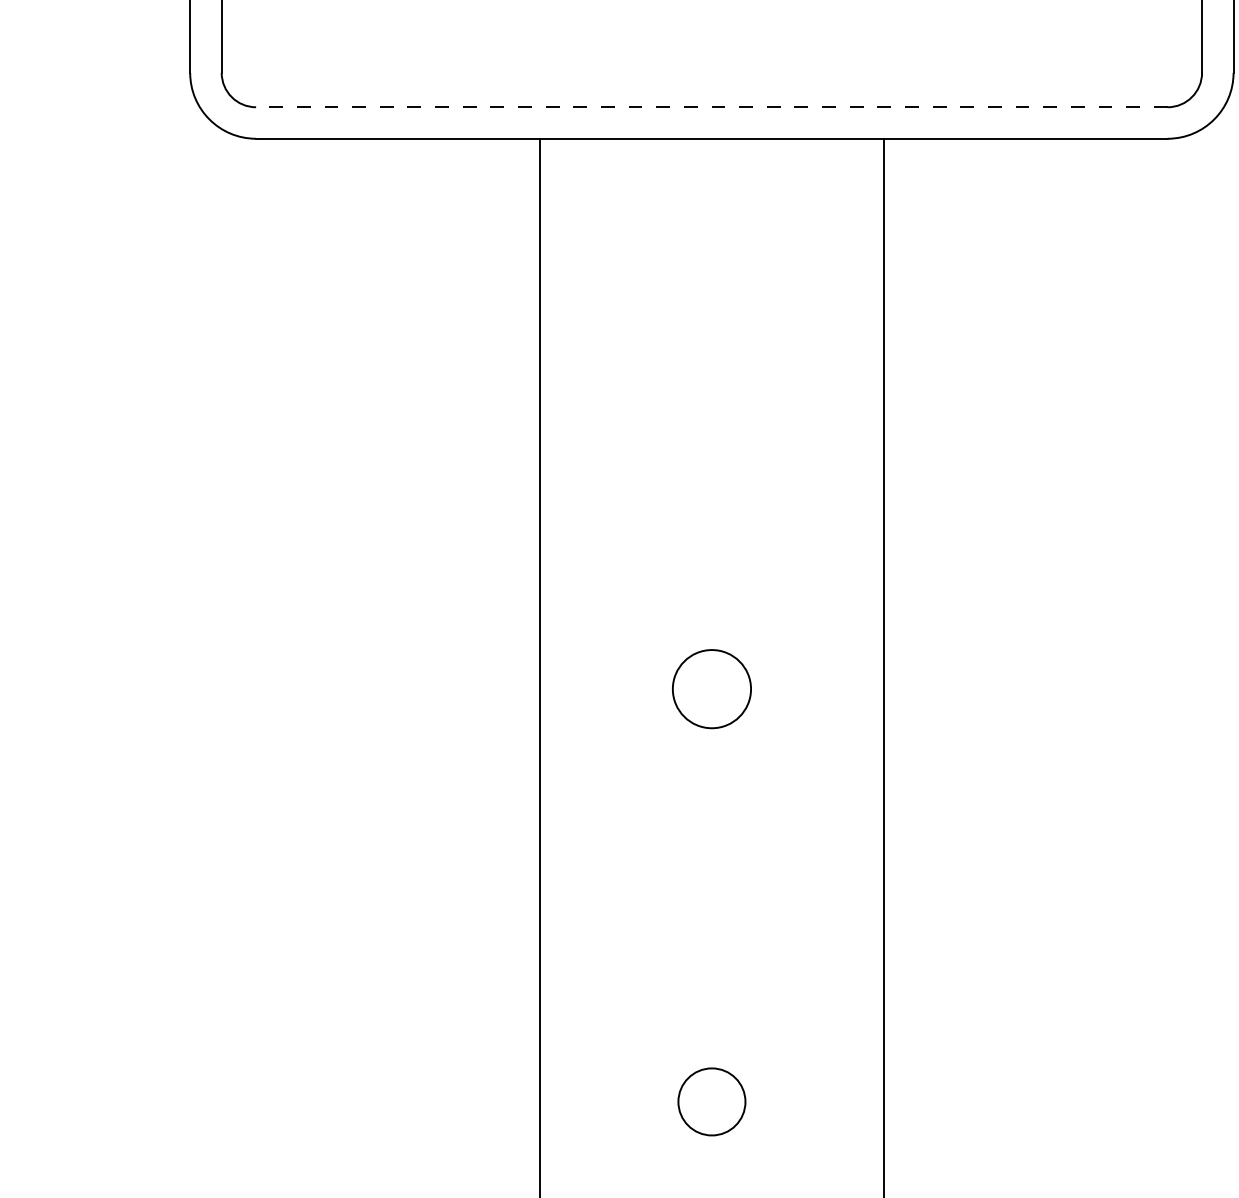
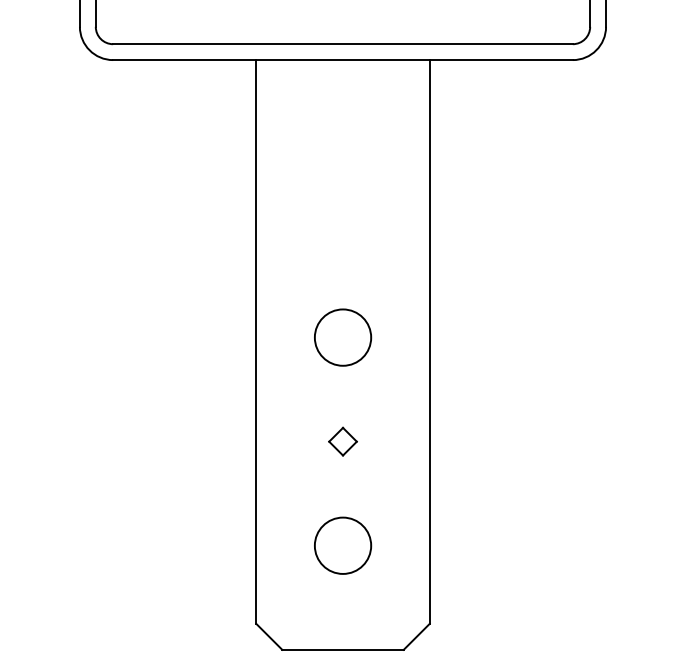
line: (710, 107) -> (342, 44), dashed -> solid
circle: (710, 688) -> (342, 337), size x1.43
part: (710, 895) -> (342, 441), added
circle: (710, 1101) -> (342, 545), size x1.67

